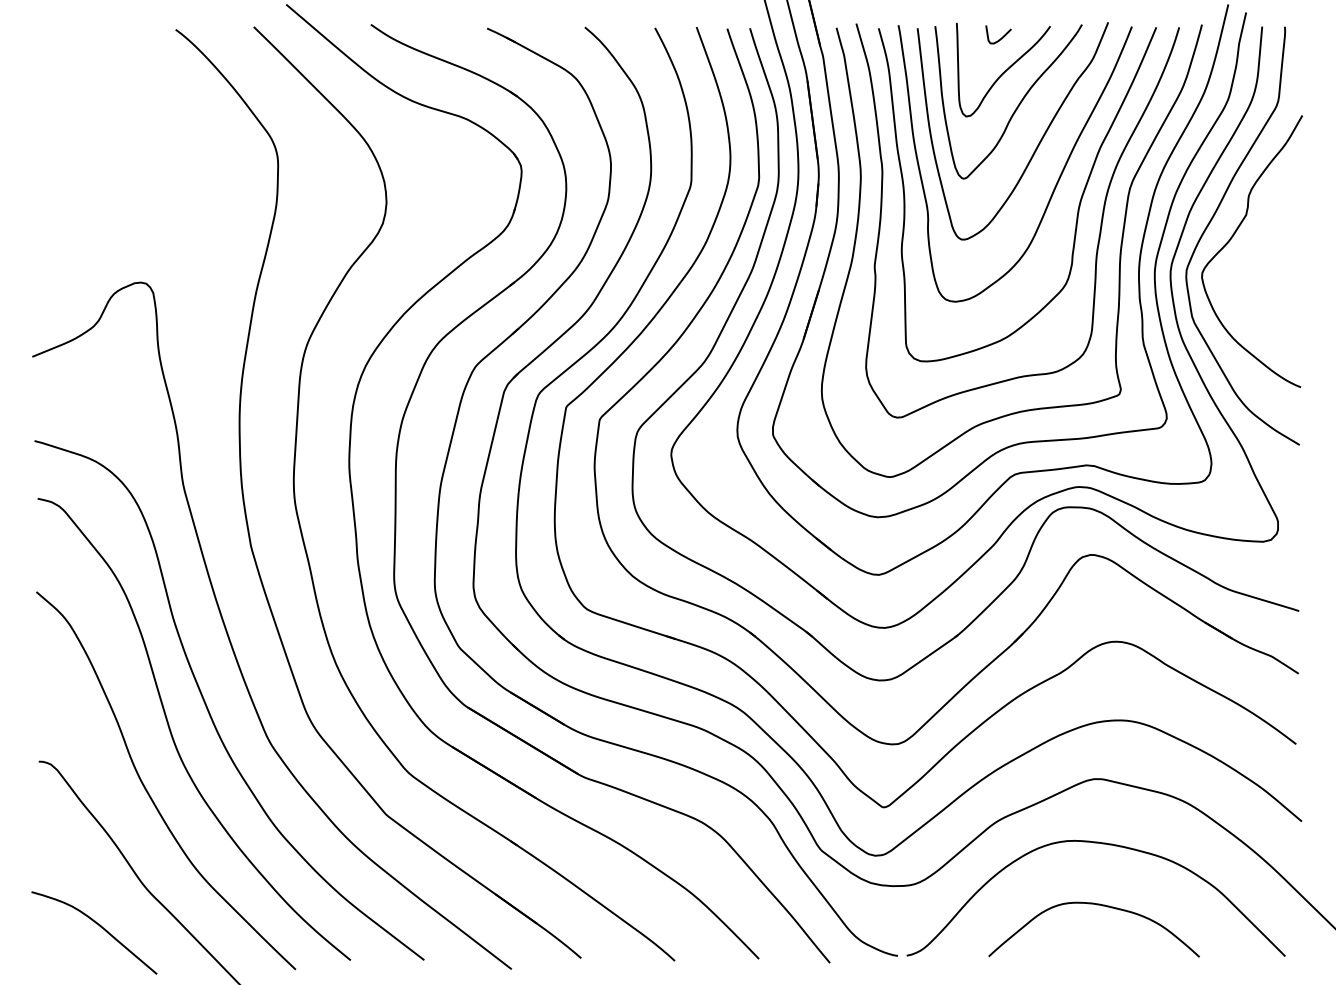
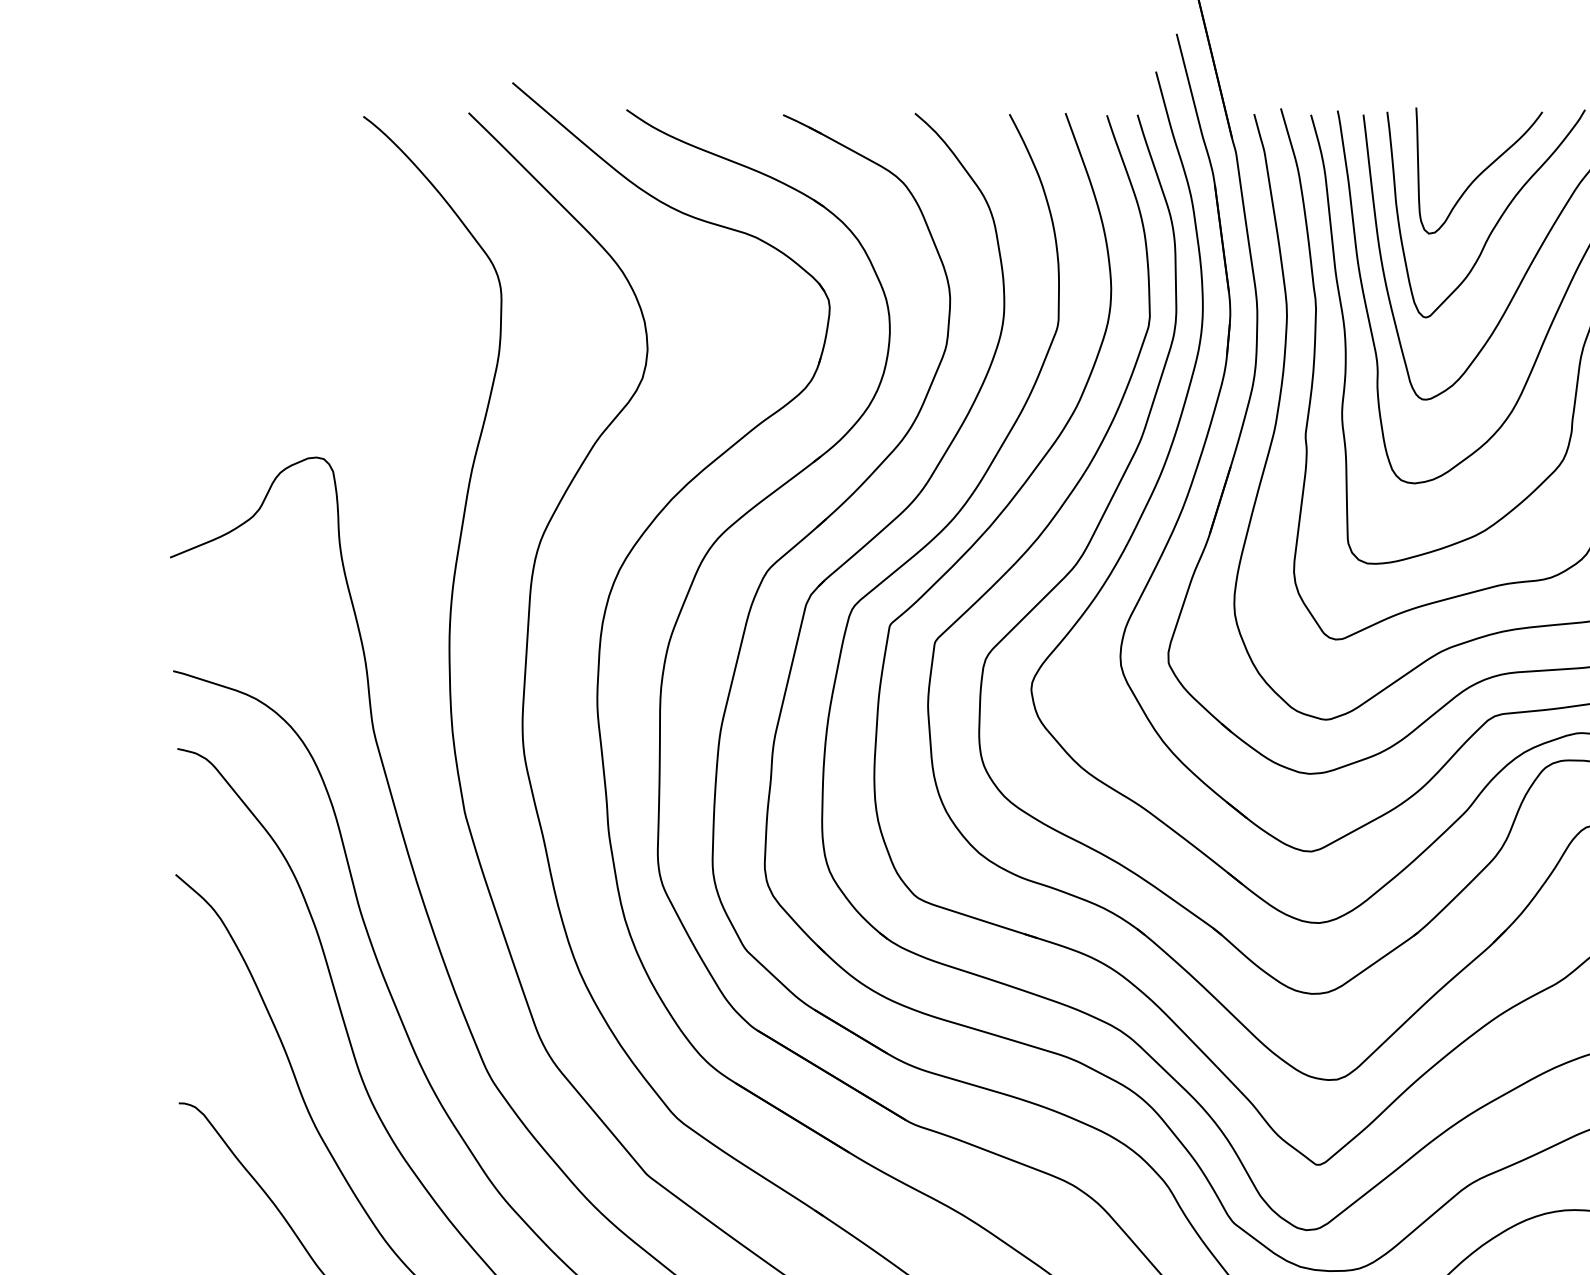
curve: (1001, 37) -> (1476, 127), removed

